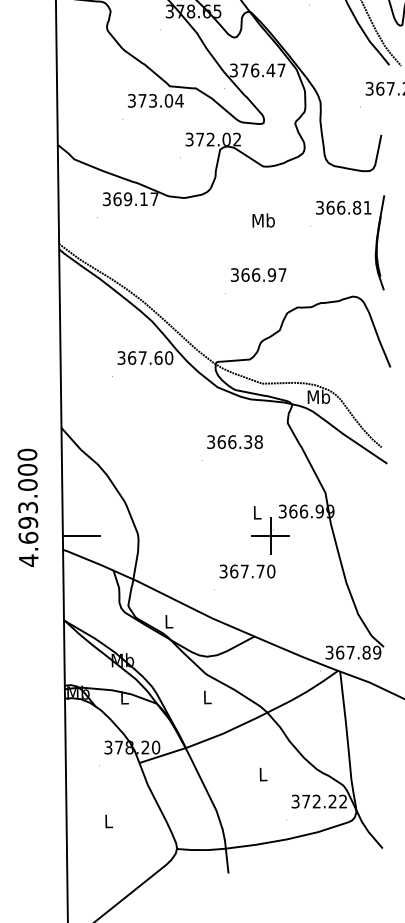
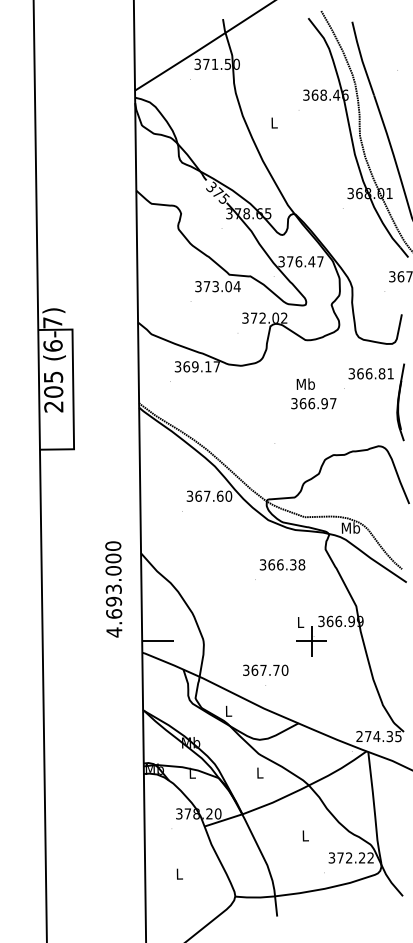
text: (258, 274) -> (313, 403), moved
text: (27, 507) -> (113, 589), moved
text: (247, 570) -> (265, 669), moved
text: (352, 652) -> (378, 736), 367.89 -> 274.35

